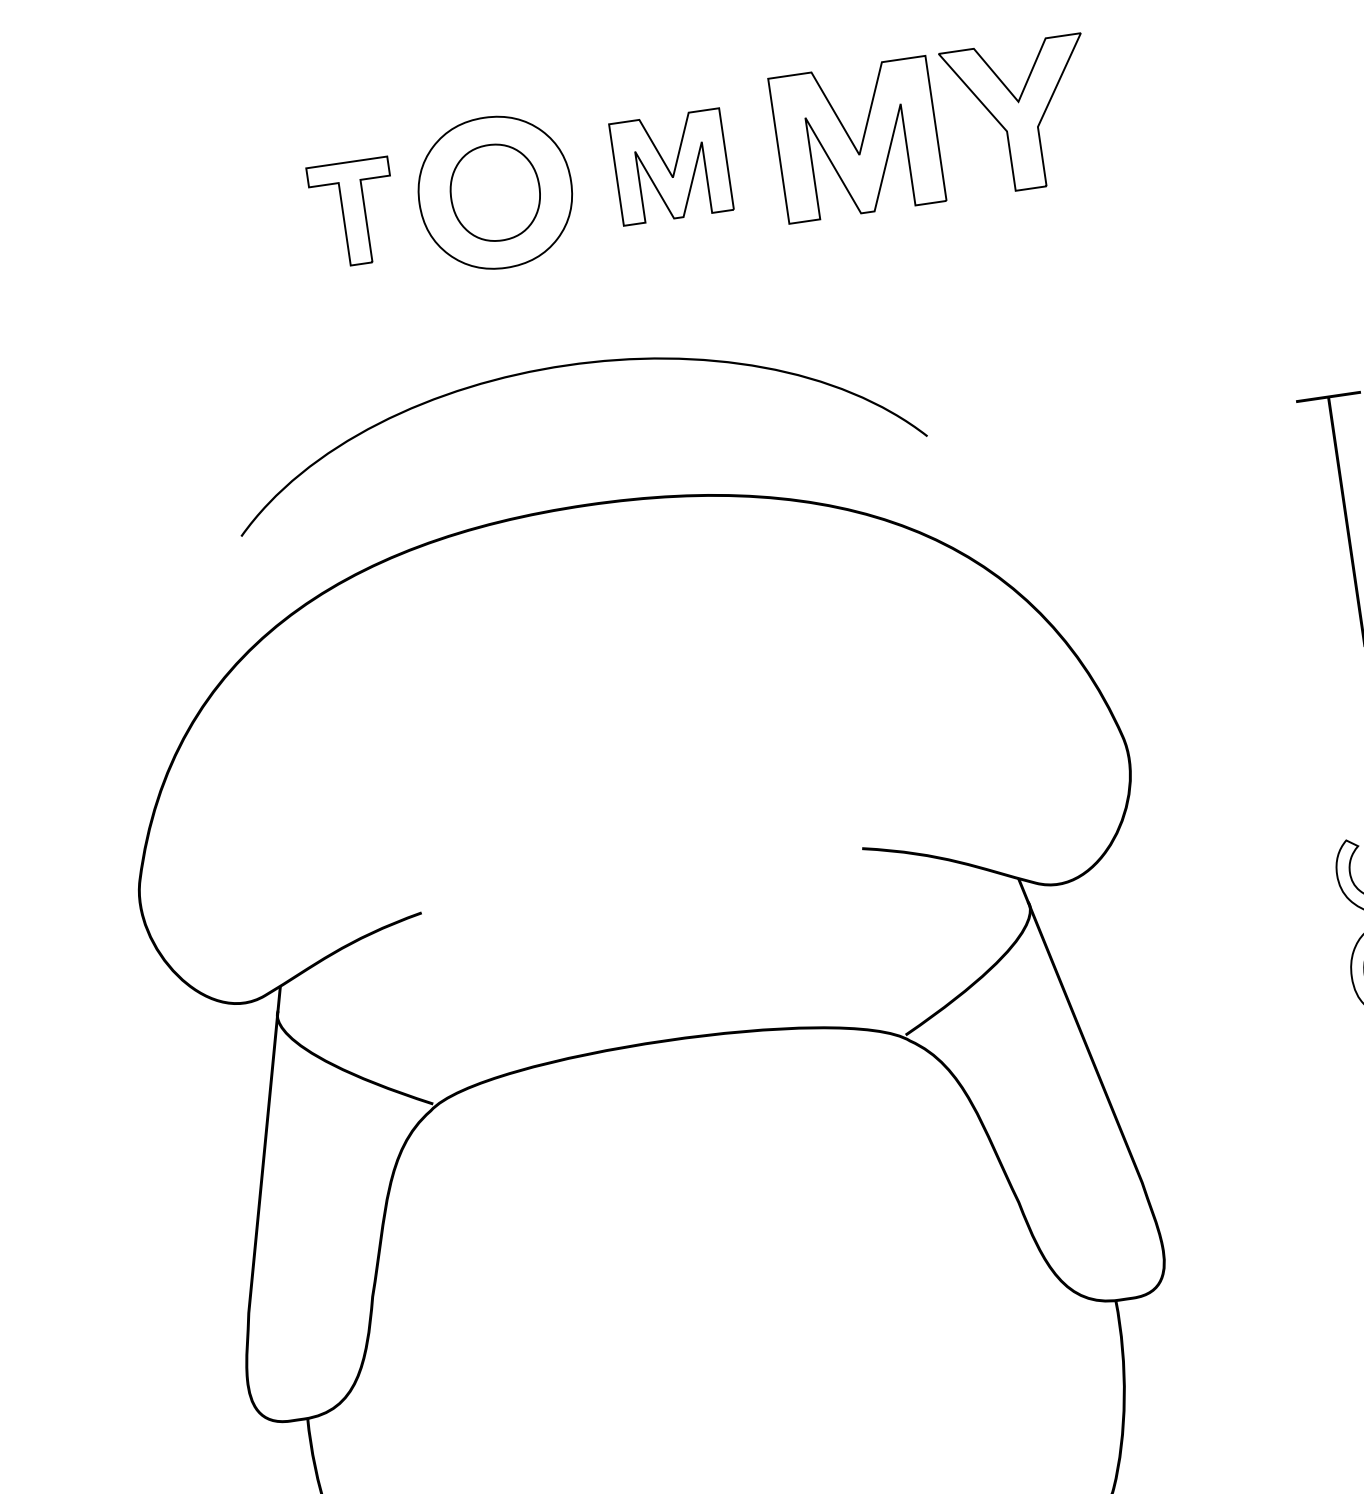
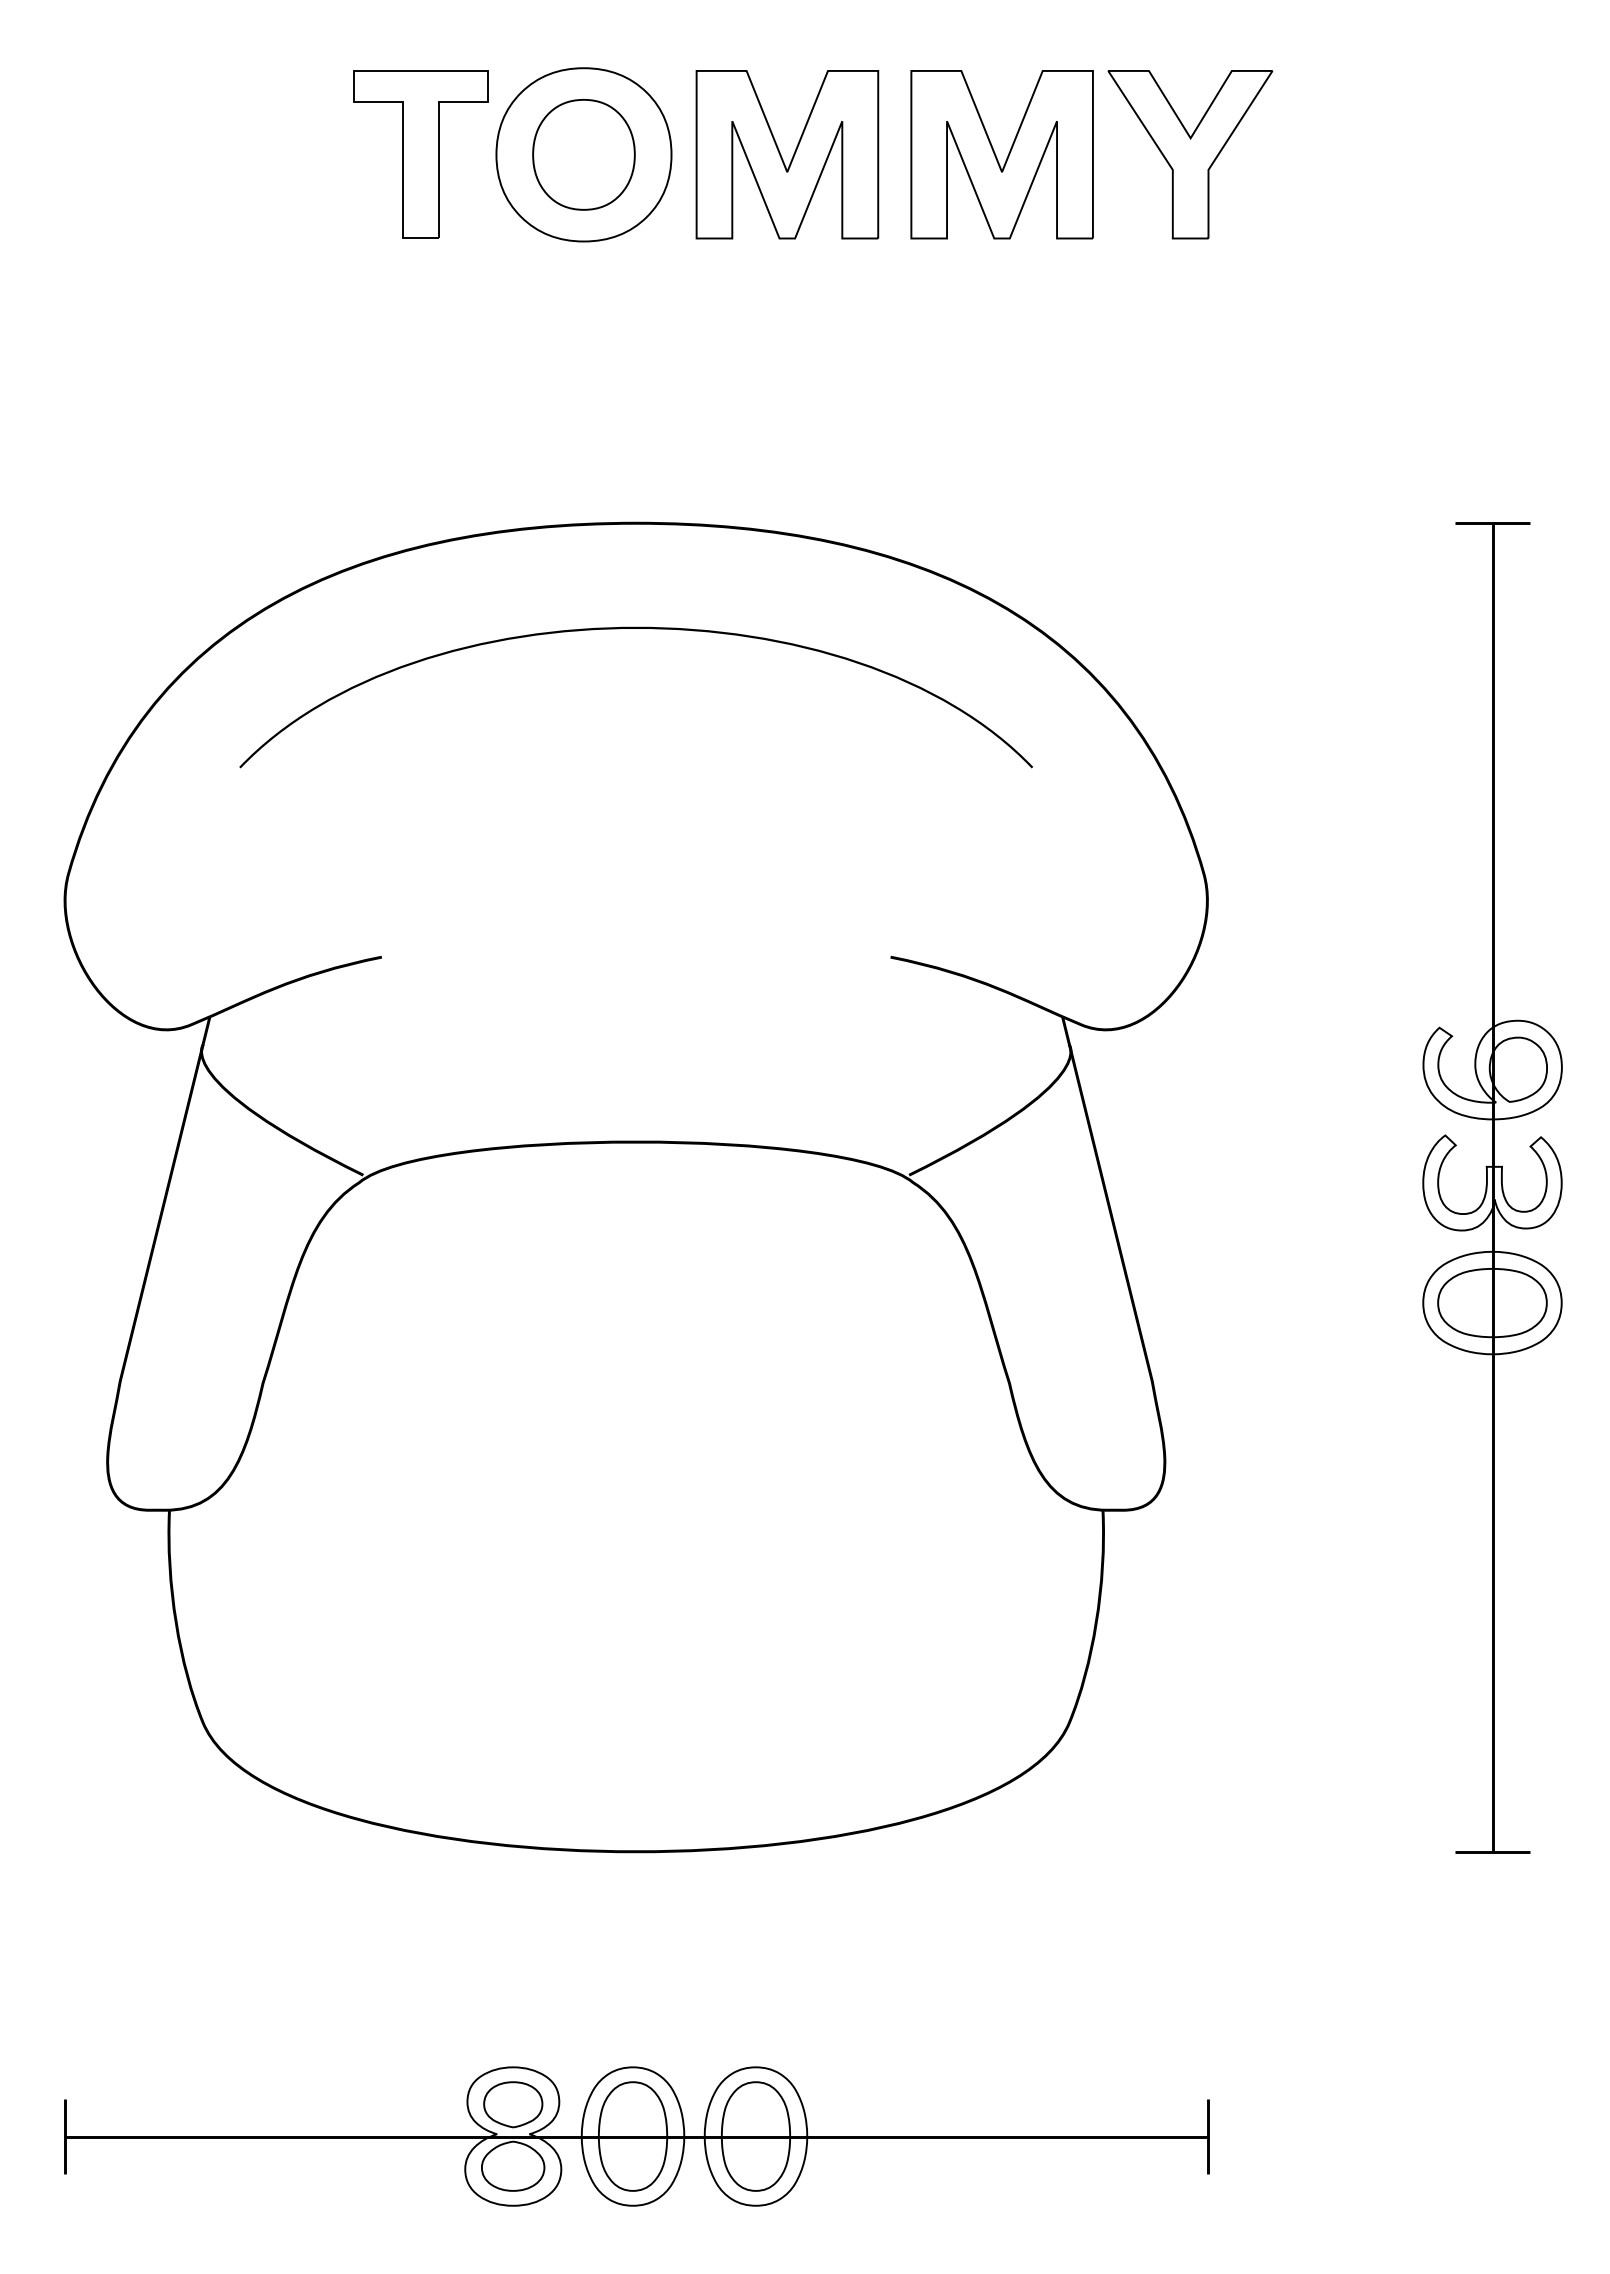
part: (671, 166) -> (787, 154), size x1.43
part: (353, 213) -> (420, 154), size x1.43
curve: (566, 366) -> (635, 628), moved

